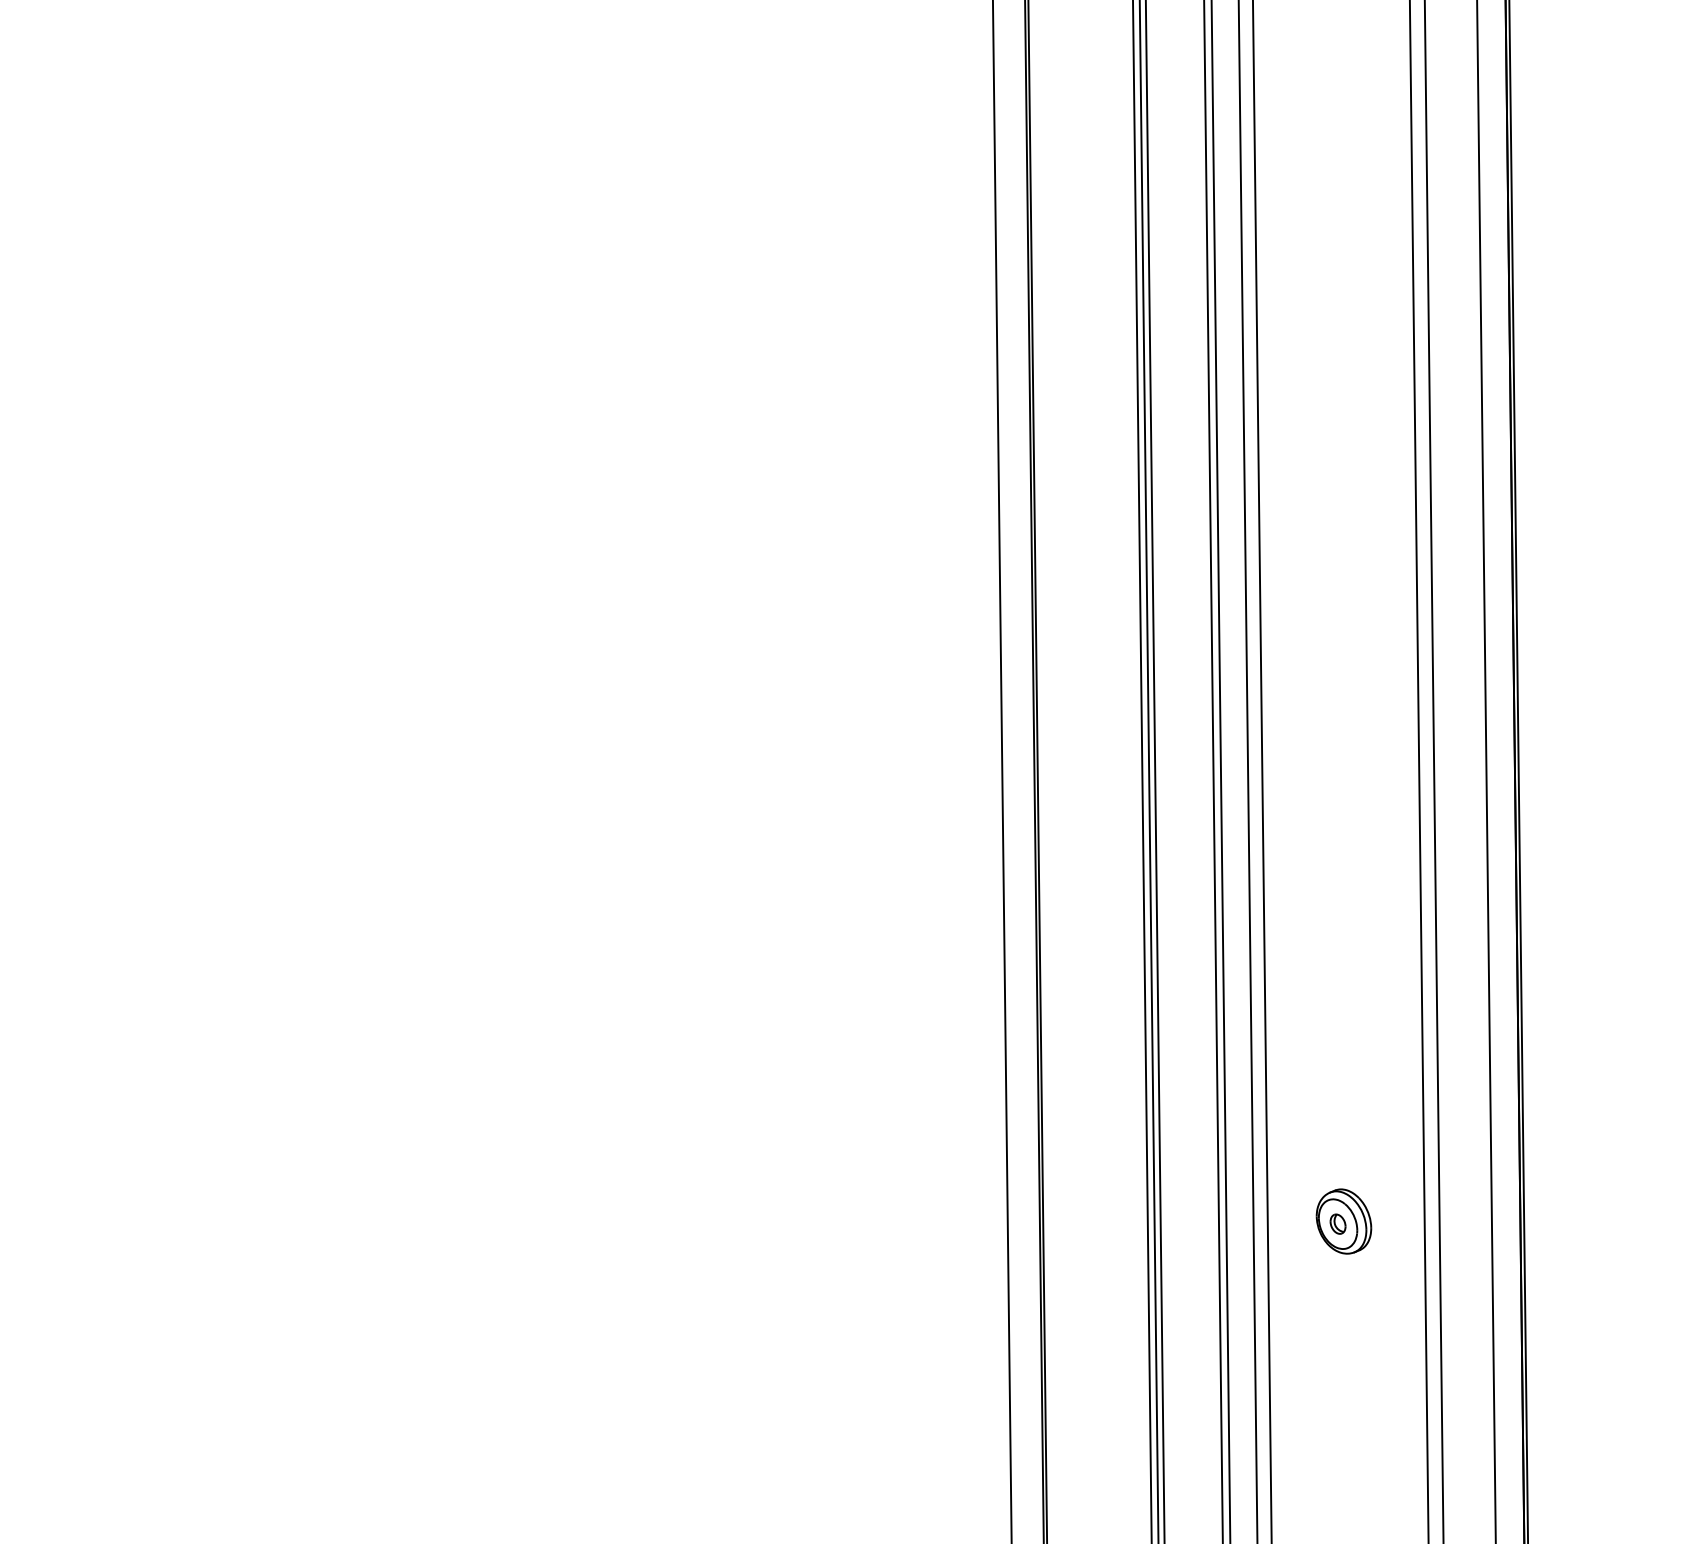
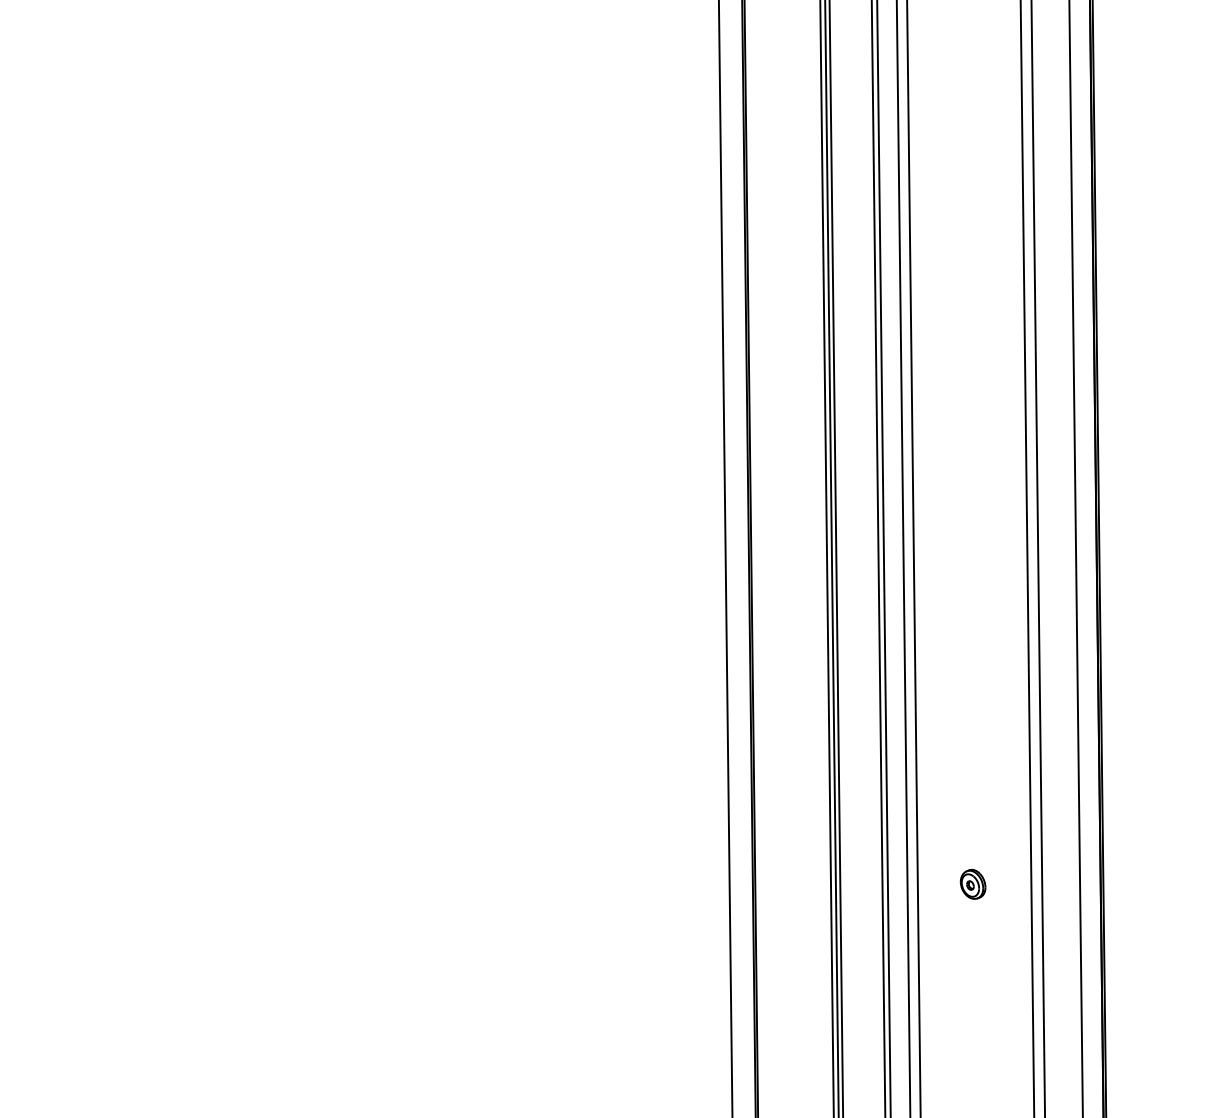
part: (1344, 1221) -> (973, 884), size x0.62

